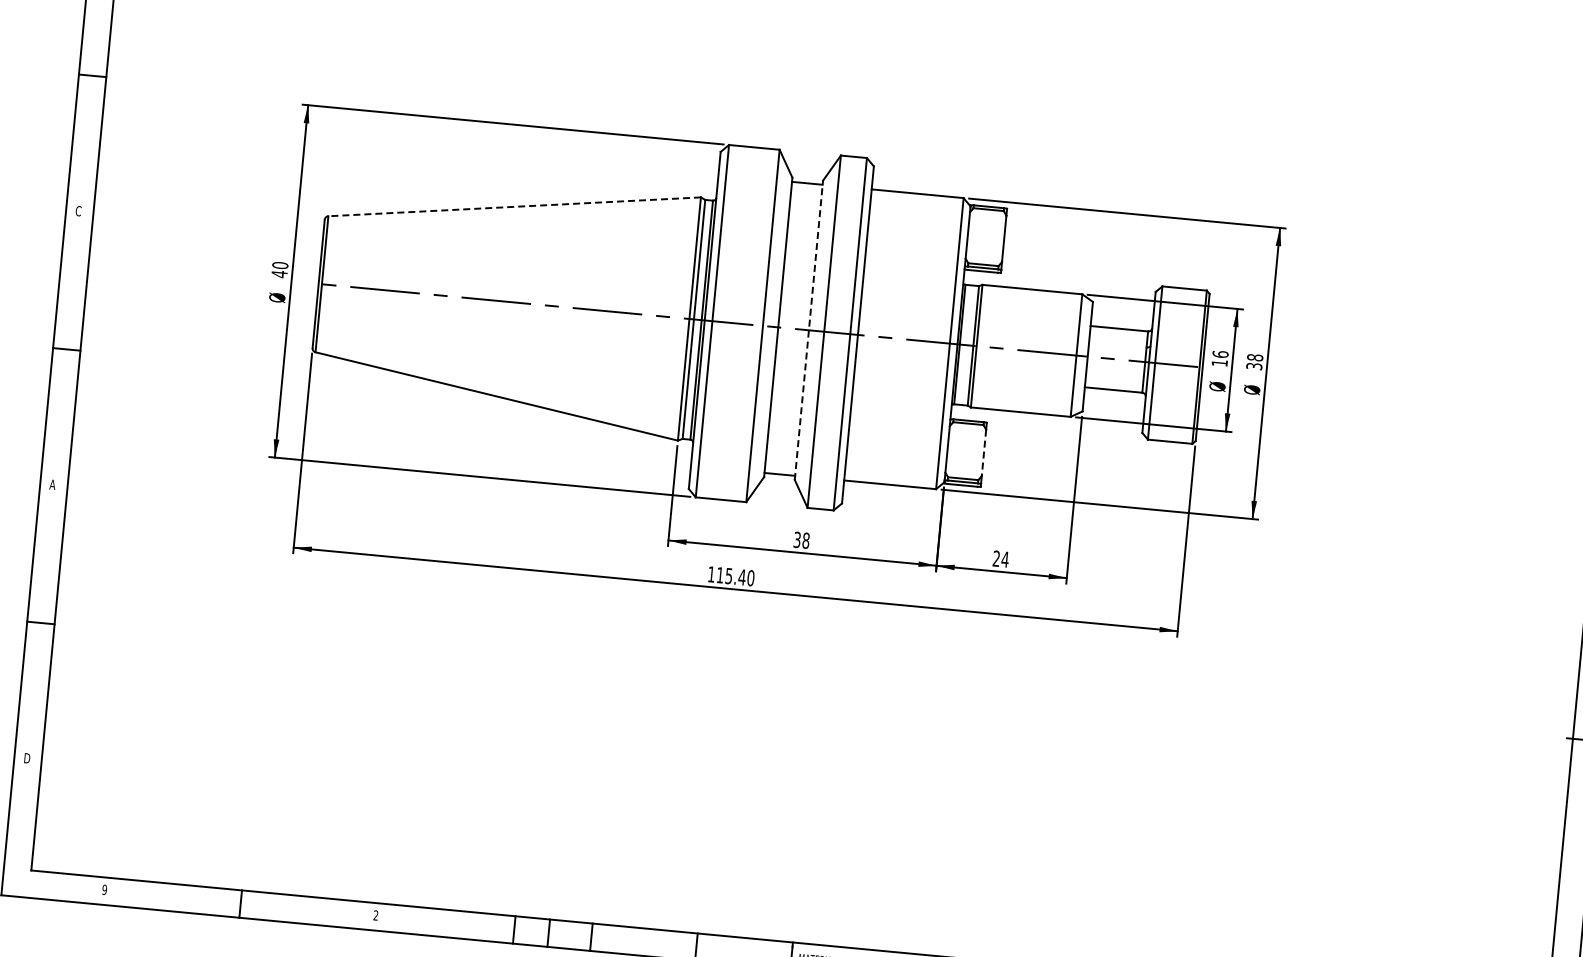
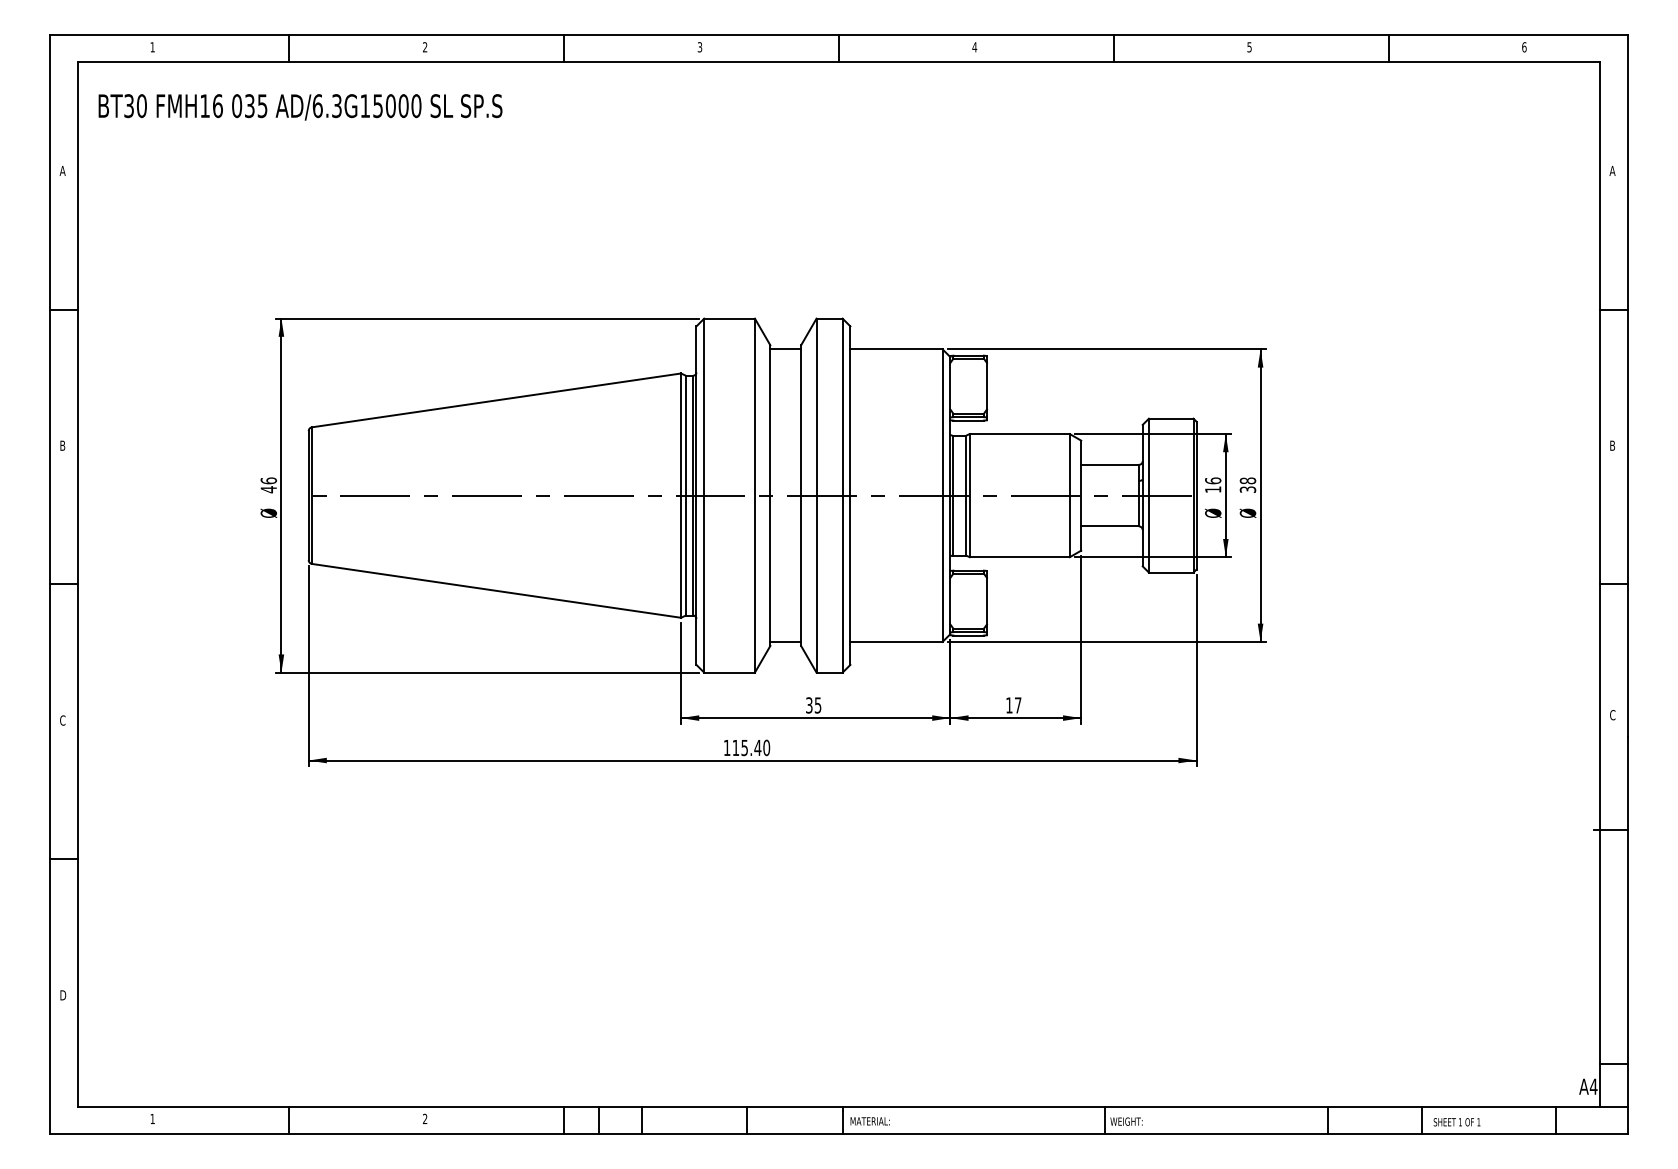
line: (514, 206) -> (496, 400), dashed -> solid
text: (78, 210) -> (62, 445), C -> B
text: (280, 265) -> (268, 480), 40 -> 46
line: (809, 330) -> (801, 495), dashed -> solid
line: (983, 453) -> (986, 601), dashed -> solid
text: (52, 484) -> (62, 720), A -> C
text: (805, 540) -> (817, 705), 38 -> 35
text: (1000, 559) -> (1013, 705), 24 -> 17
text: (104, 889) -> (152, 1118), 9 -> 1

